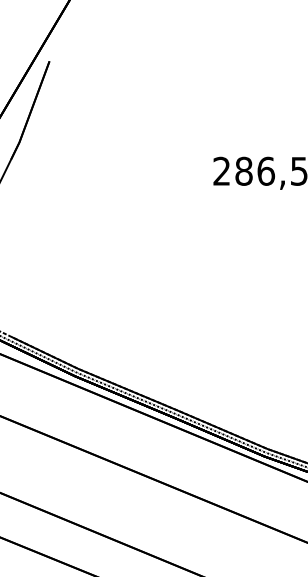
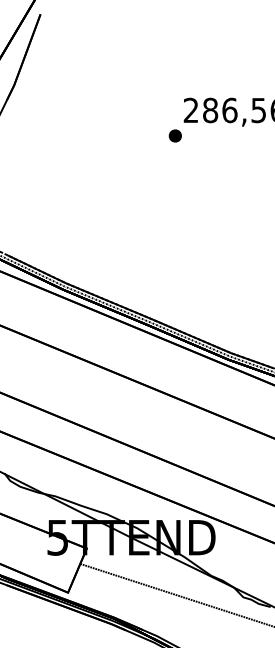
part: (202, 199) -> (174, 135), added

